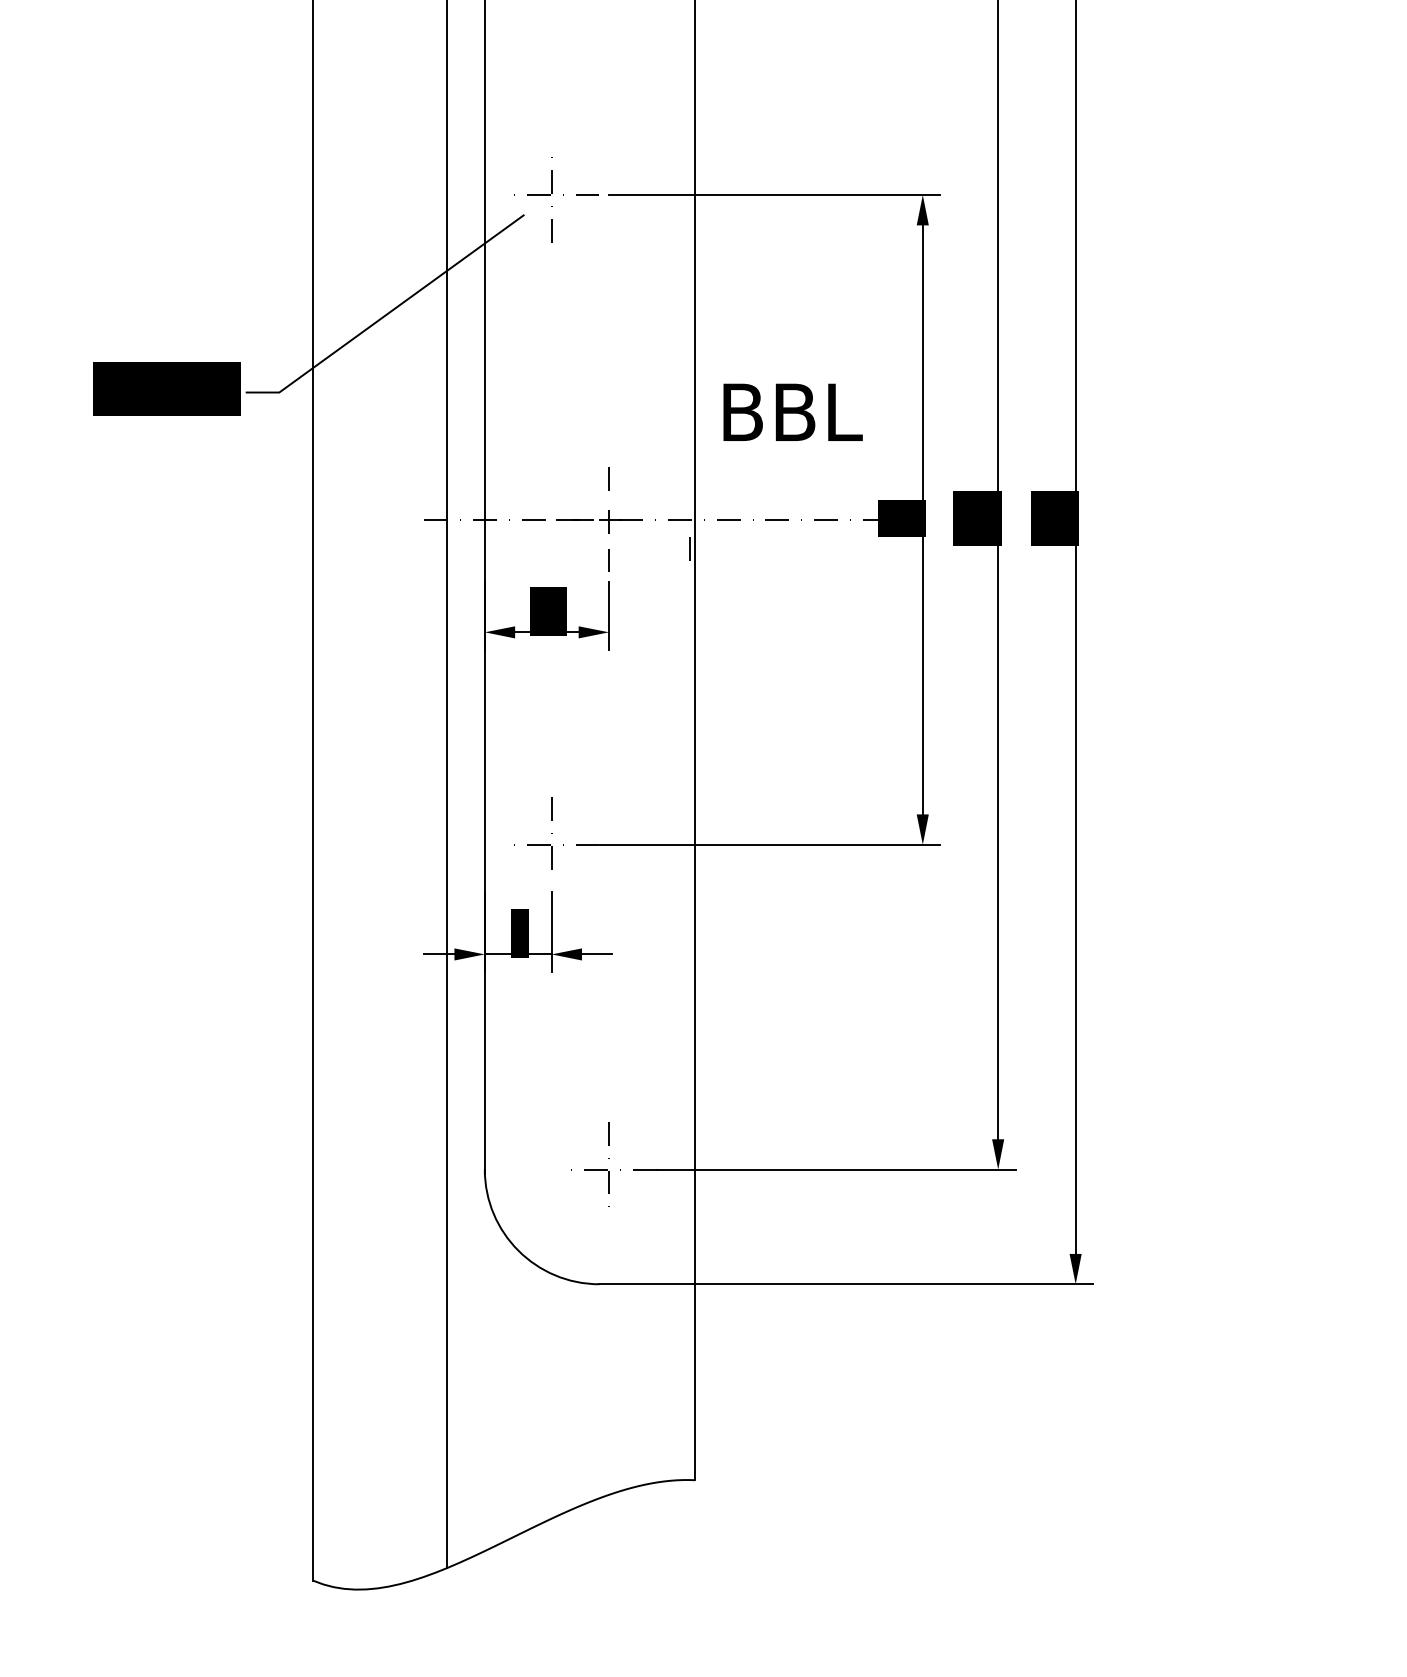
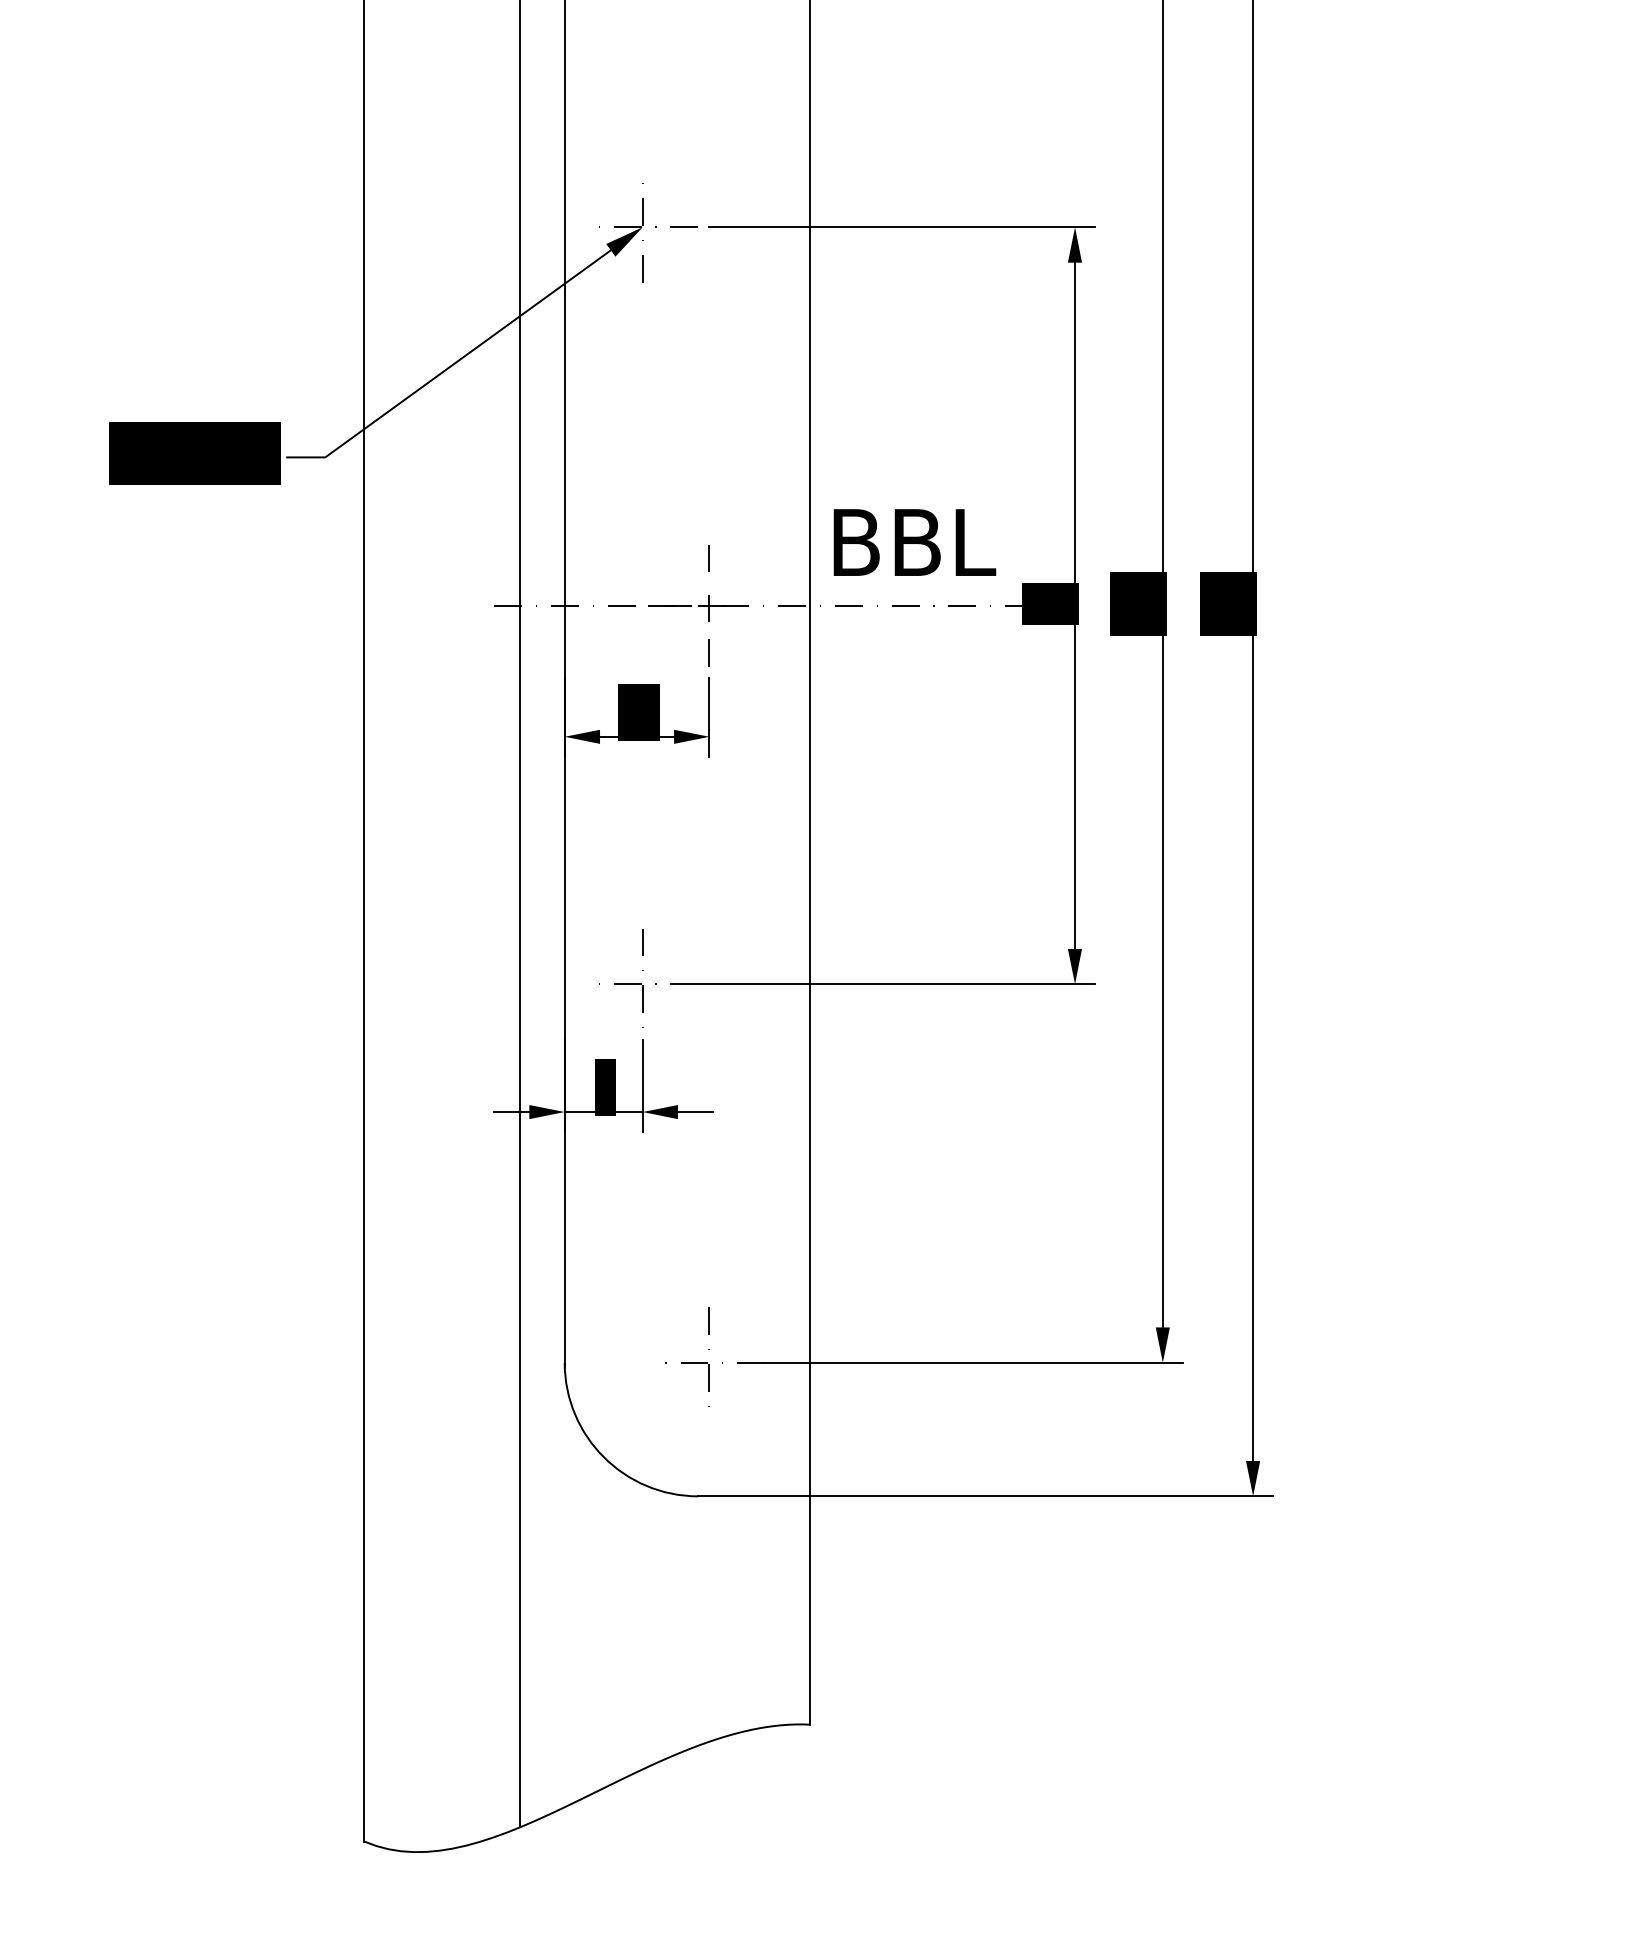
fill: (536, 207) -> (624, 241), added
text: (792, 412) -> (914, 542), moved
line: (688, 548) -> (802, 639), removed

